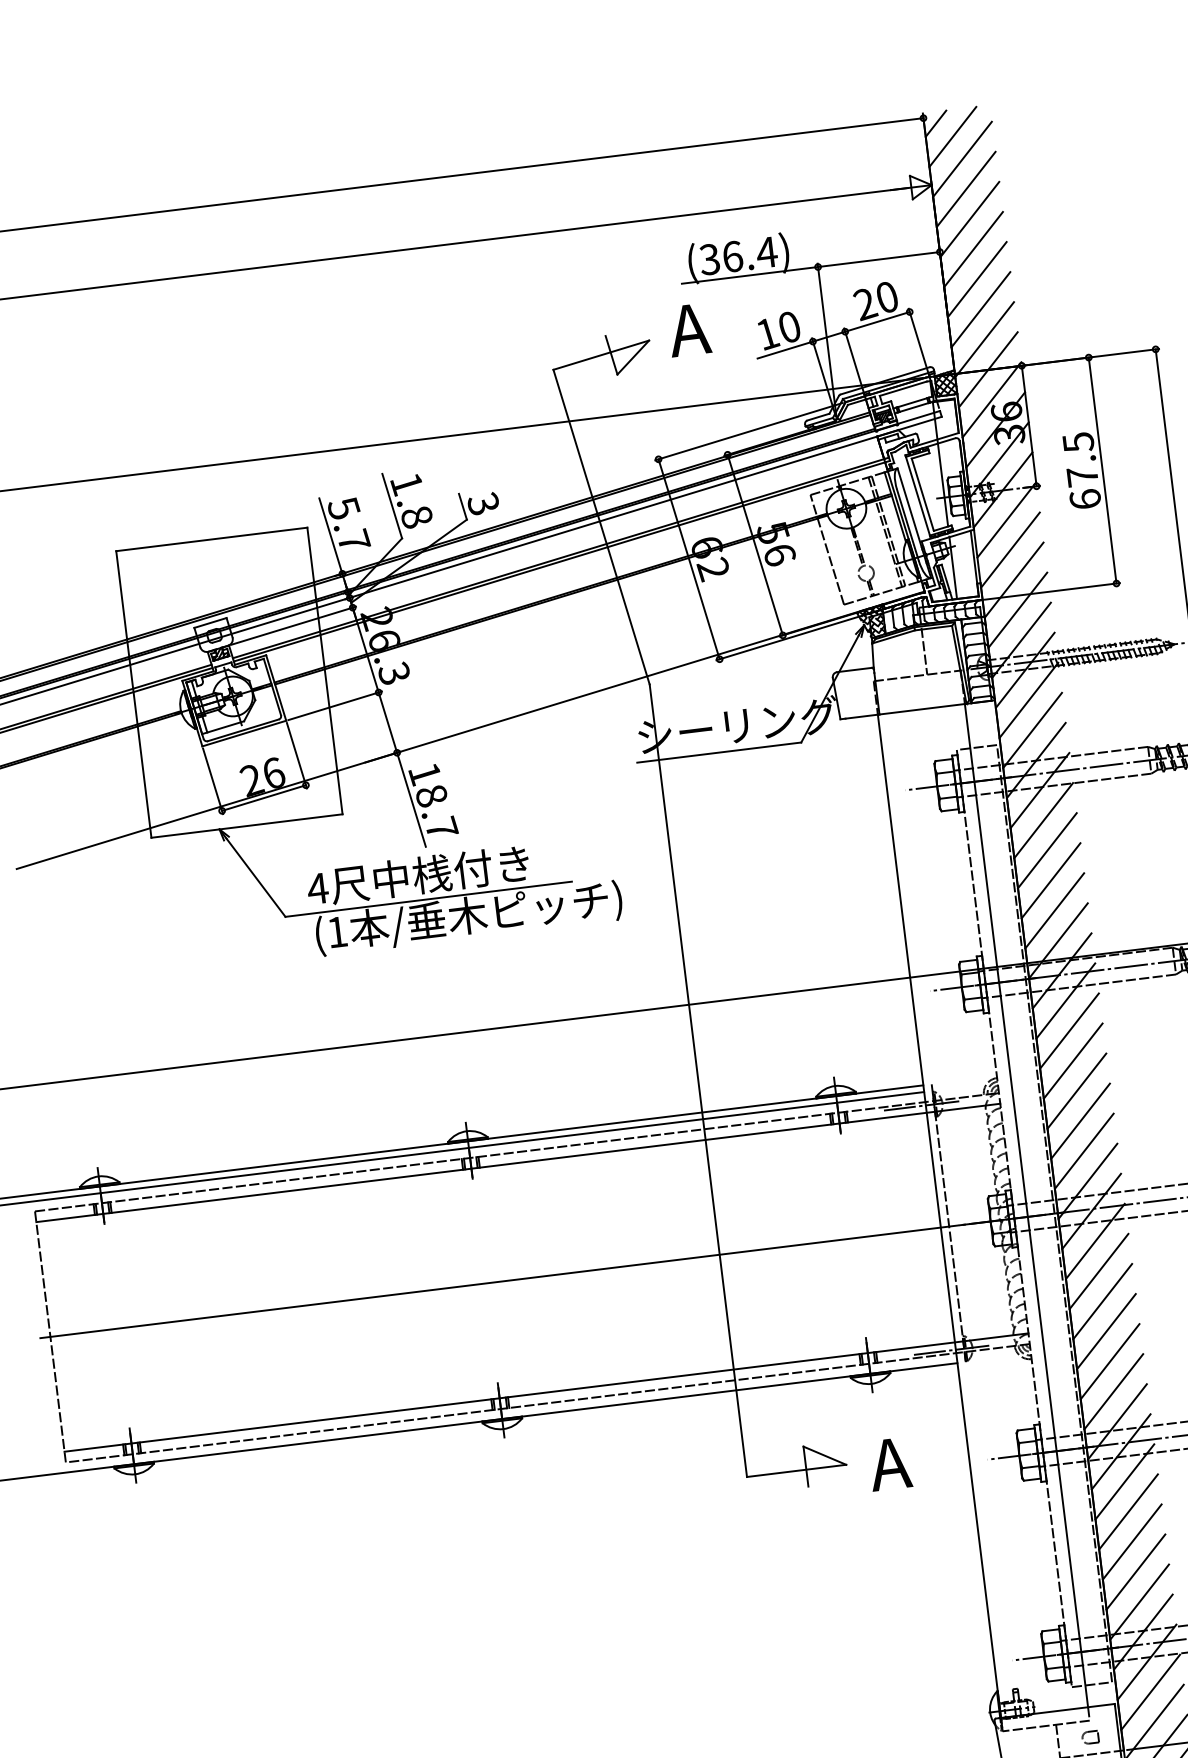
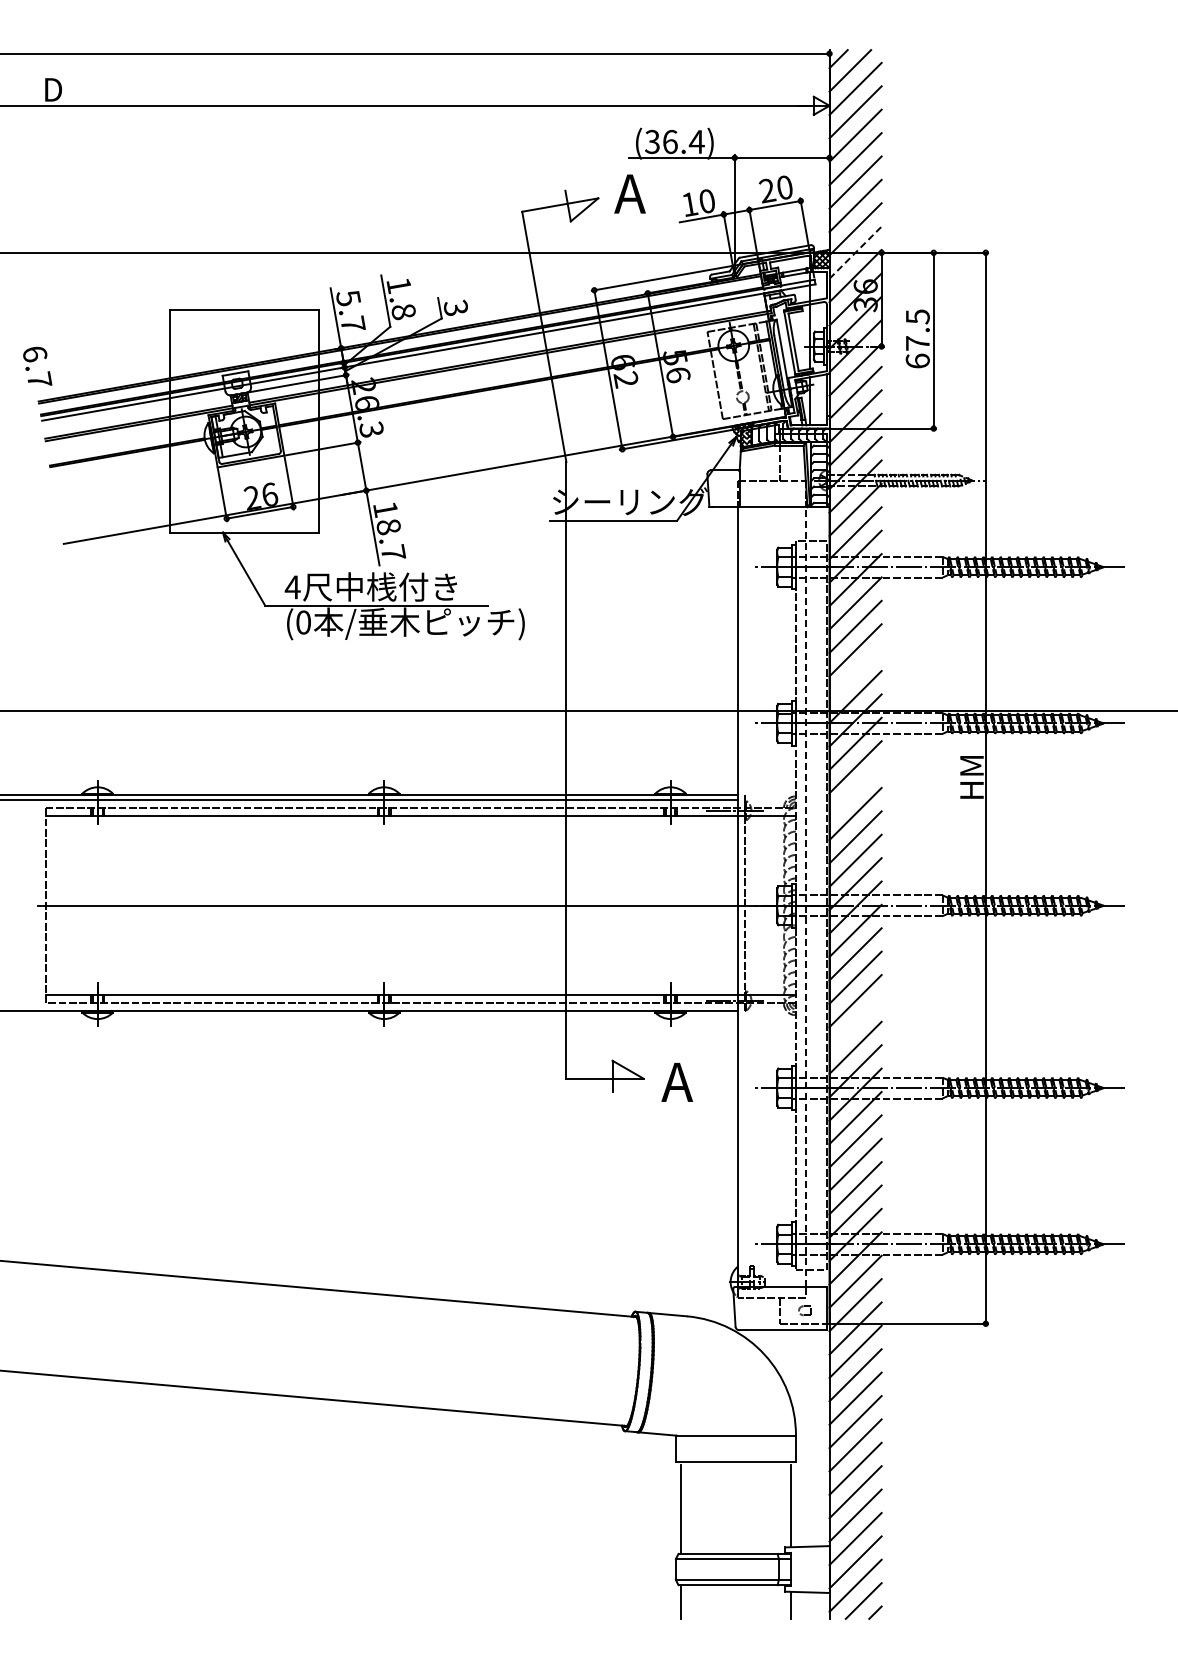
line: (988, 369) -> (855, 252), solid -> dashed
line: (1054, 910) -> (855, 673), removed
text: (337, 932) -> (303, 622), (1 -> (0
line: (1073, 1060) -> (855, 790), removed
line: (1026, 1204) -> (806, 896), solid -> dashed
line: (1109, 1361) -> (855, 1024), removed

